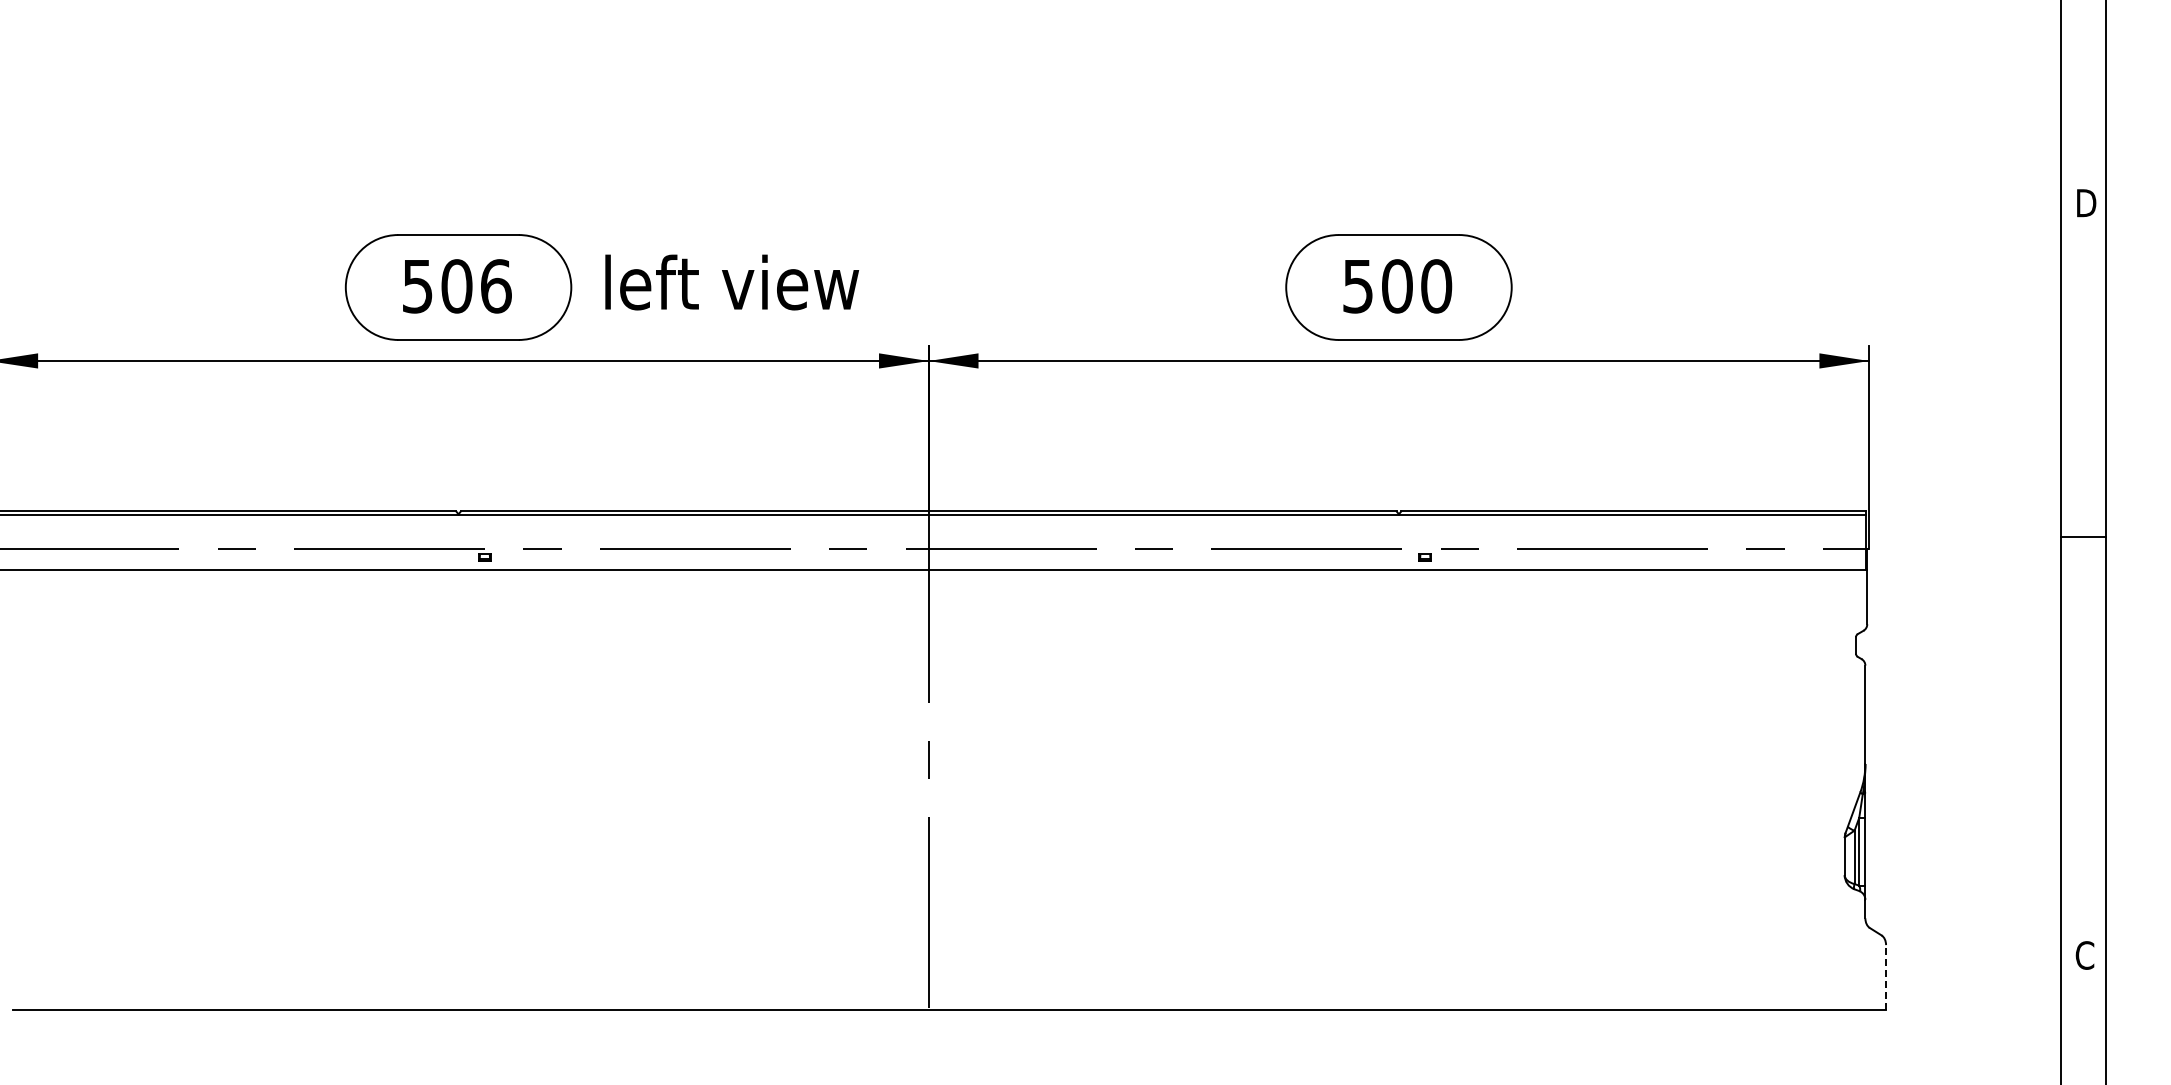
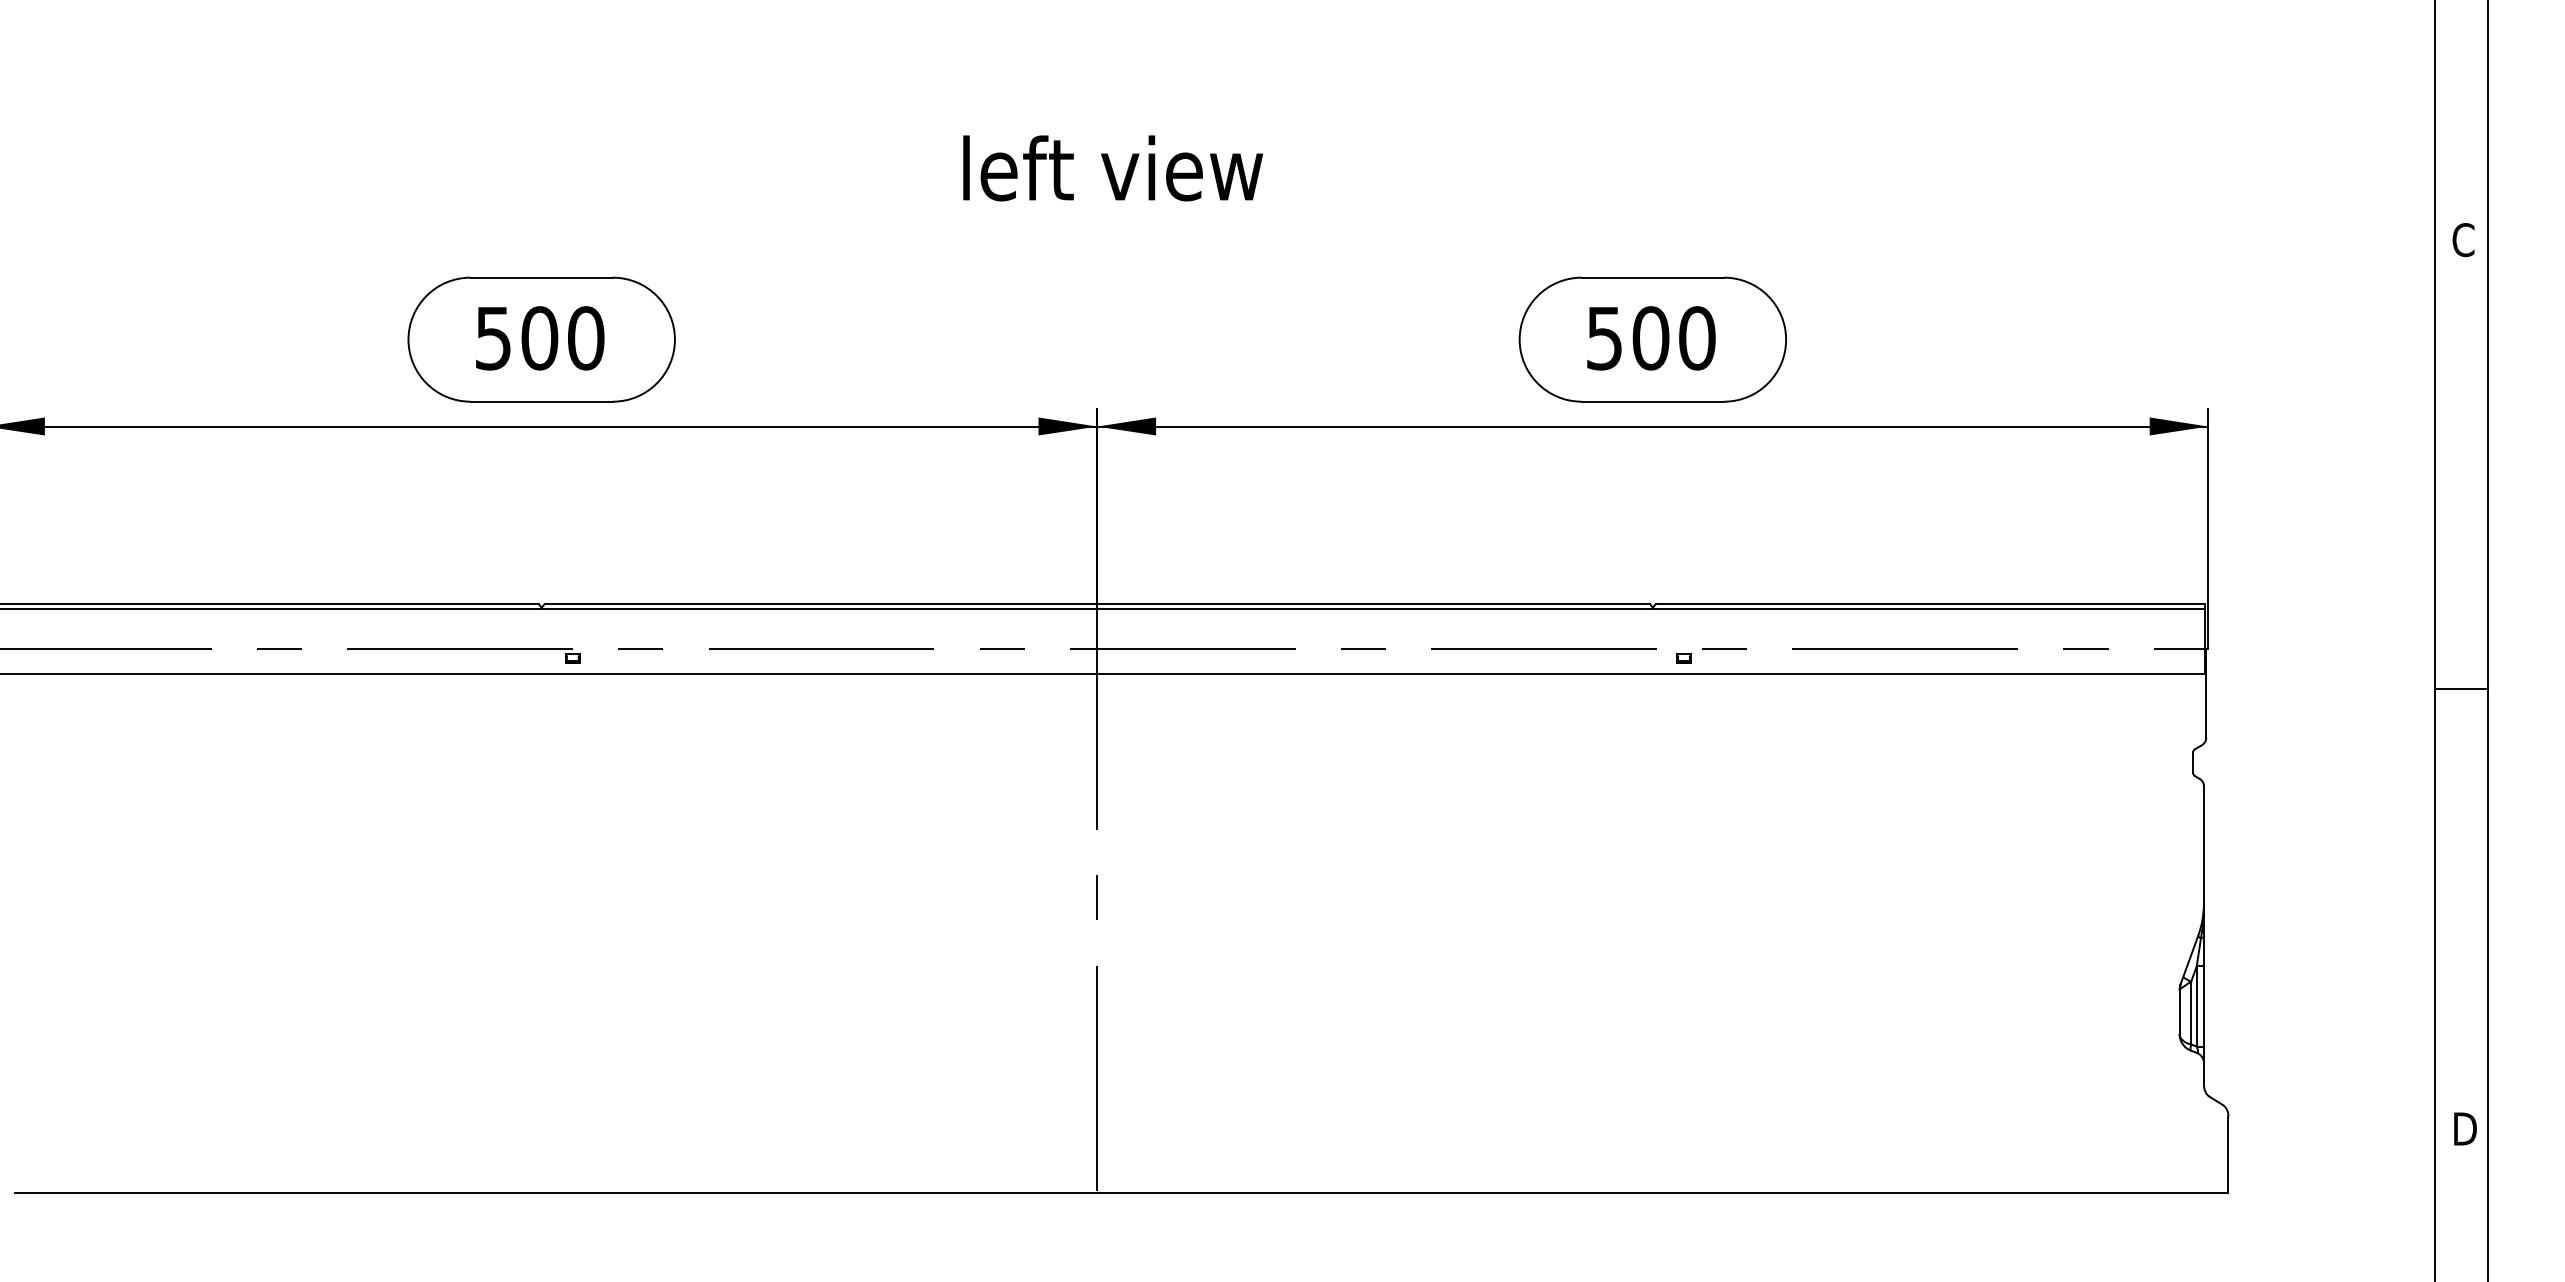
text: (2085, 202) -> (2464, 239), D -> C
text: (732, 282) -> (1113, 168), moved
text: (495, 286) -> (585, 338), 506 -> 500
line: (2082, 537) -> (2460, 689), moved
text: (2085, 955) -> (2464, 1129), C -> D
line: (1886, 976) -> (2228, 1153), dashed -> solid

